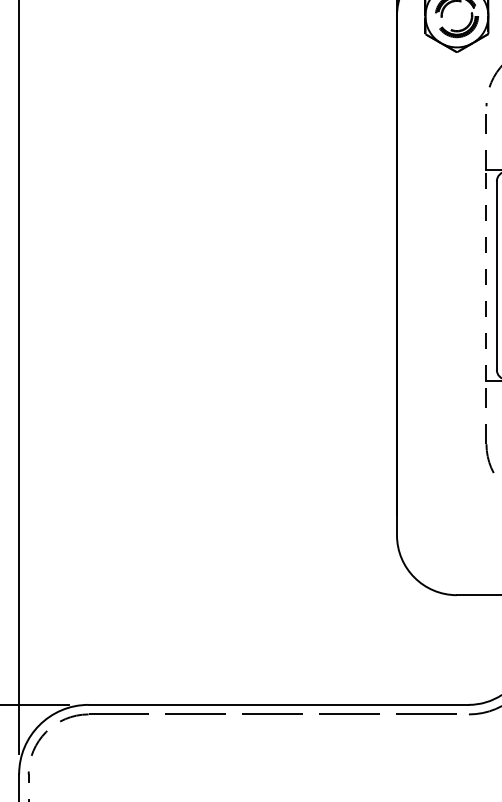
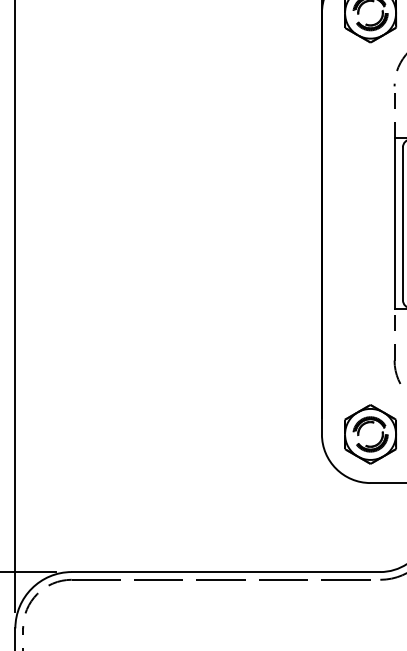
line: (486, 275) -> (394, 223), dashed -> solid
part: (456, 535) -> (370, 434), added

